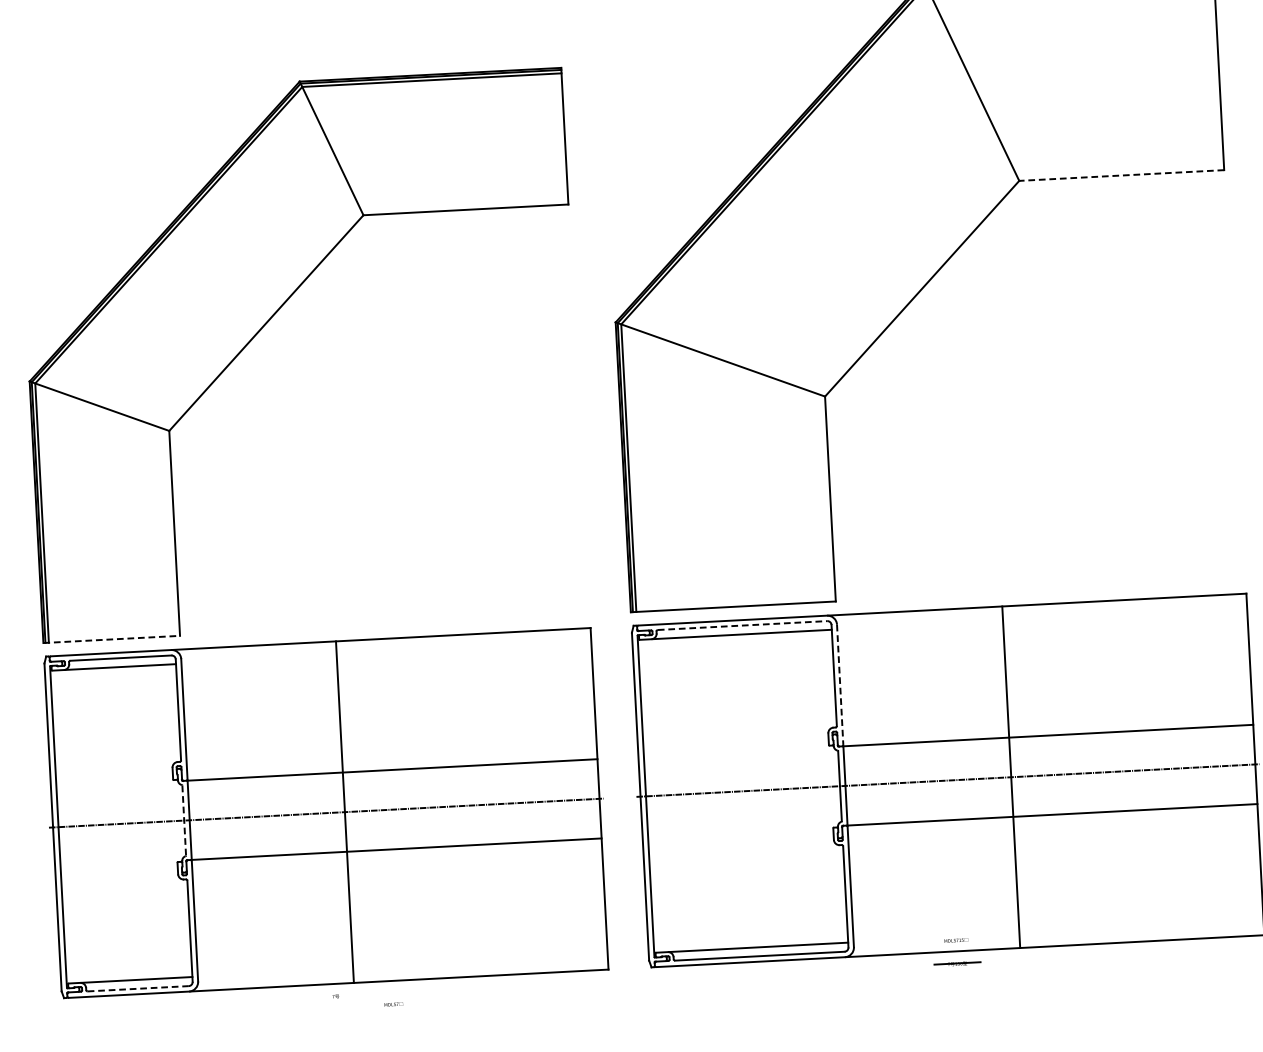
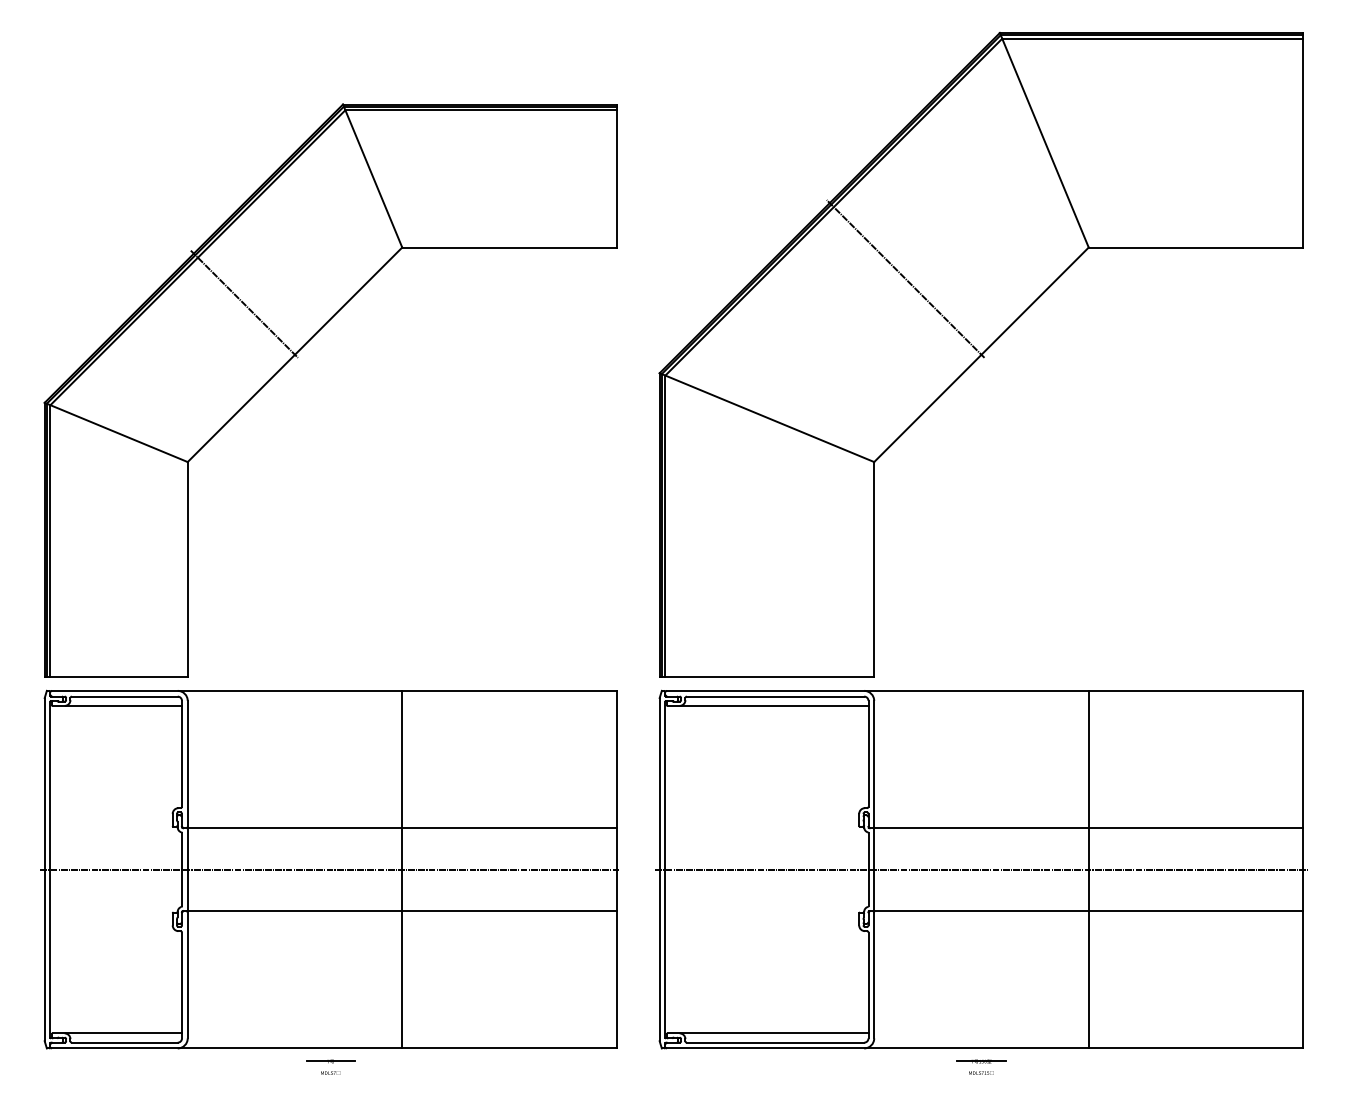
line: (1121, 175) -> (1195, 247), dashed -> solid
line: (845, 219) -> (905, 278), added
line: (215, 276) -> (244, 303), added
line: (742, 625) -> (775, 696), dashed -> solid
line: (111, 639) -> (116, 676), dashed -> solid
line: (840, 684) -> (874, 763), dashed -> solid
line: (1011, 777) -> (1088, 869), moved
line: (345, 812) -> (402, 869), moved
line: (184, 820) -> (182, 869), dashed -> solid
text: (956, 939) -> (981, 1072), moved
line: (137, 988) -> (124, 1042), dashed -> solid
line: (335, 996) -> (330, 1061), added
text: (393, 1003) -> (330, 1072), moved

